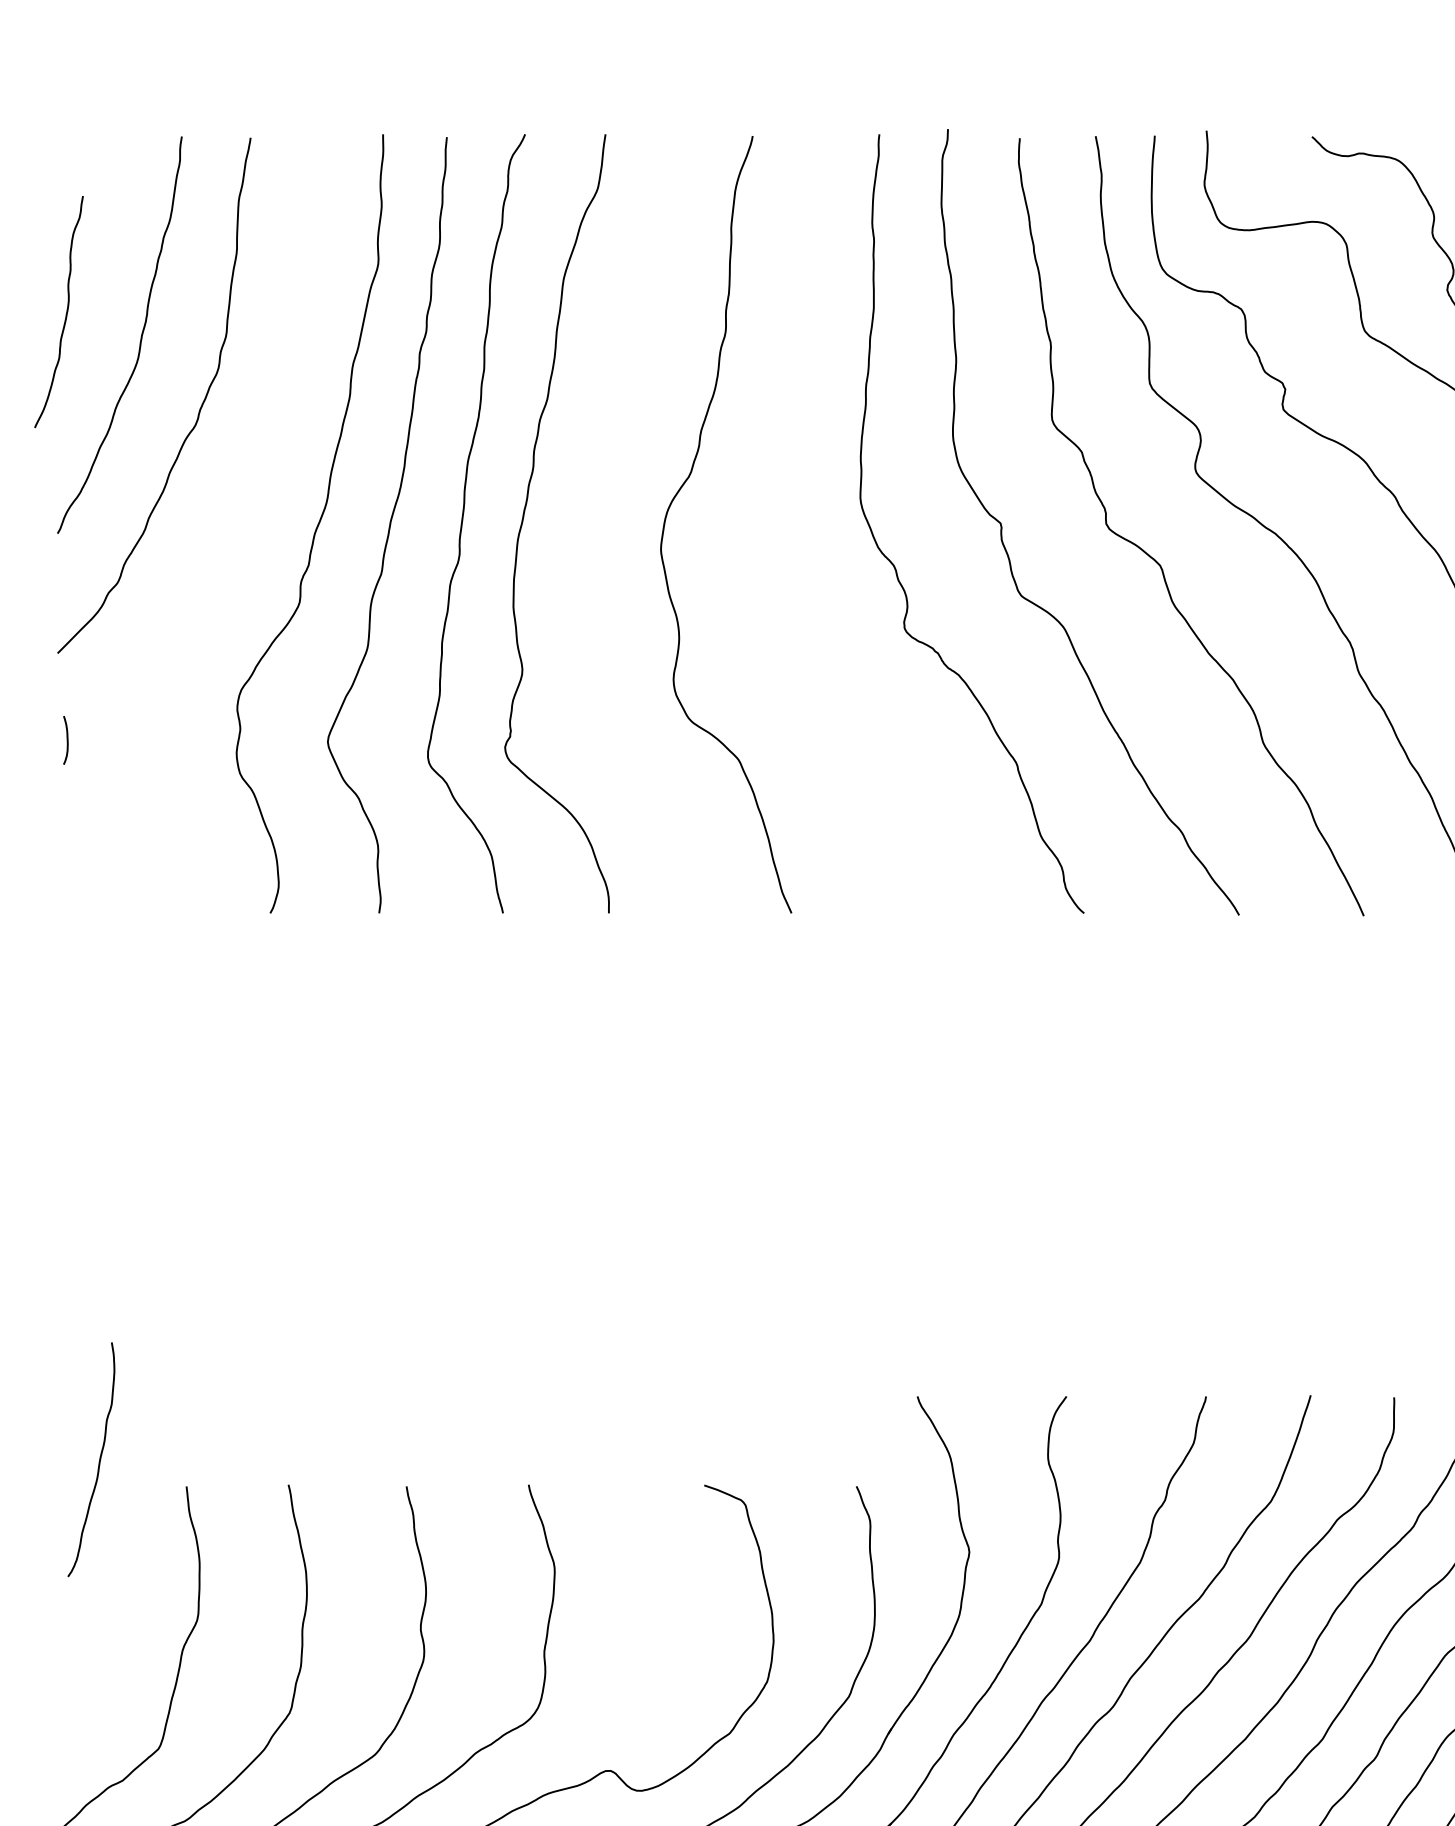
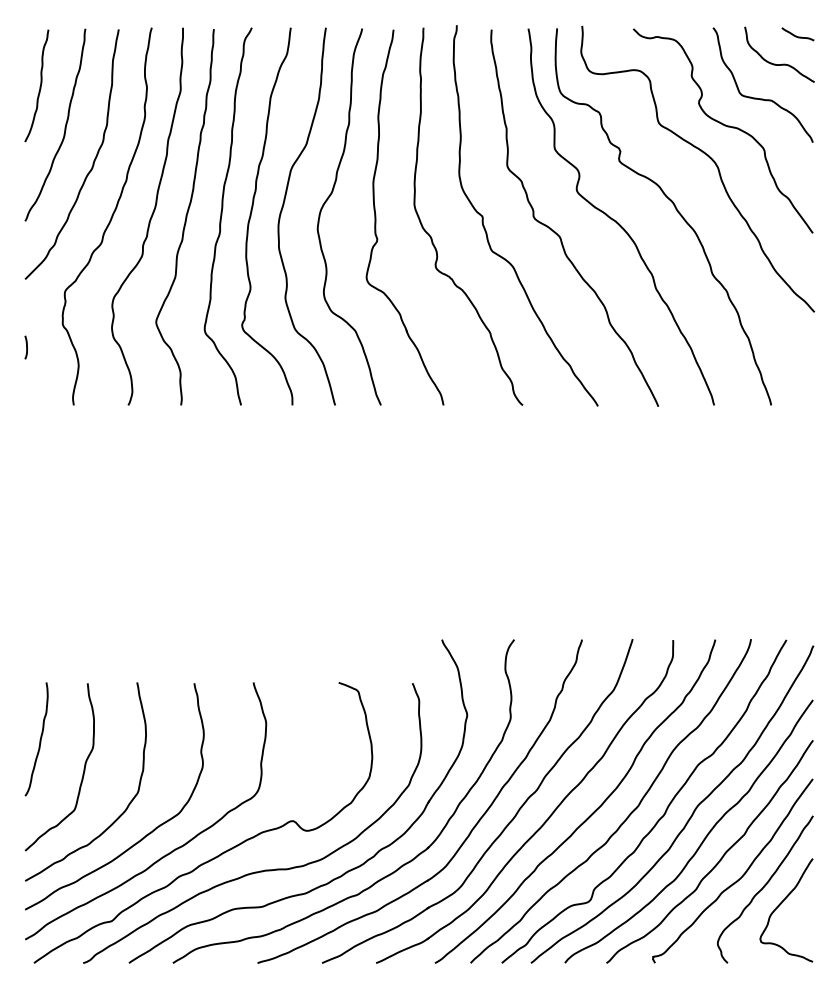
curve: (64, 313) -> (39, 86), moved
curve: (590, 507) -> (283, 208), added
curve: (233, 525) -> (110, 217), added
part: (782, 525) -> (376, 217), added
curve: (66, 740) -> (26, 347), moved
curve: (97, 1460) -> (39, 739), moved

